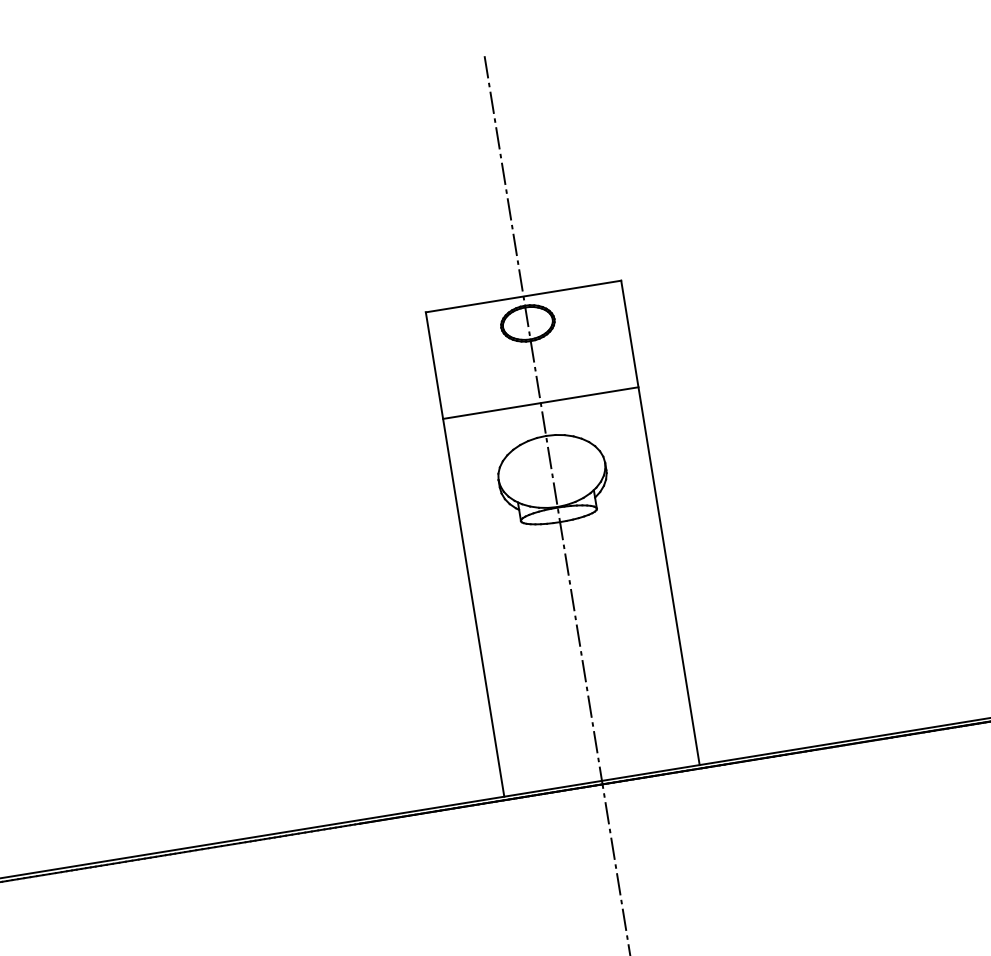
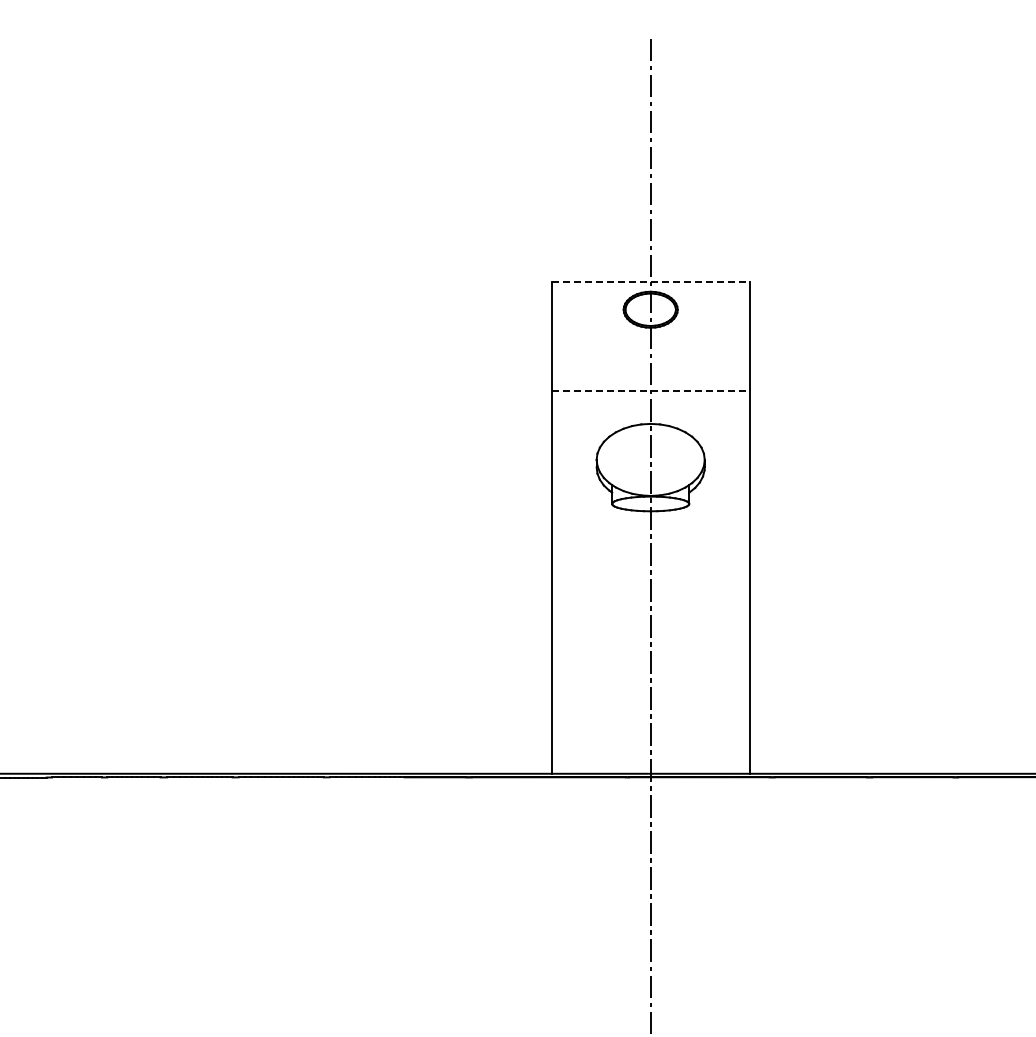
line: (524, 296) -> (651, 282), solid -> dashed
line: (541, 402) -> (651, 390), solid -> dashed

